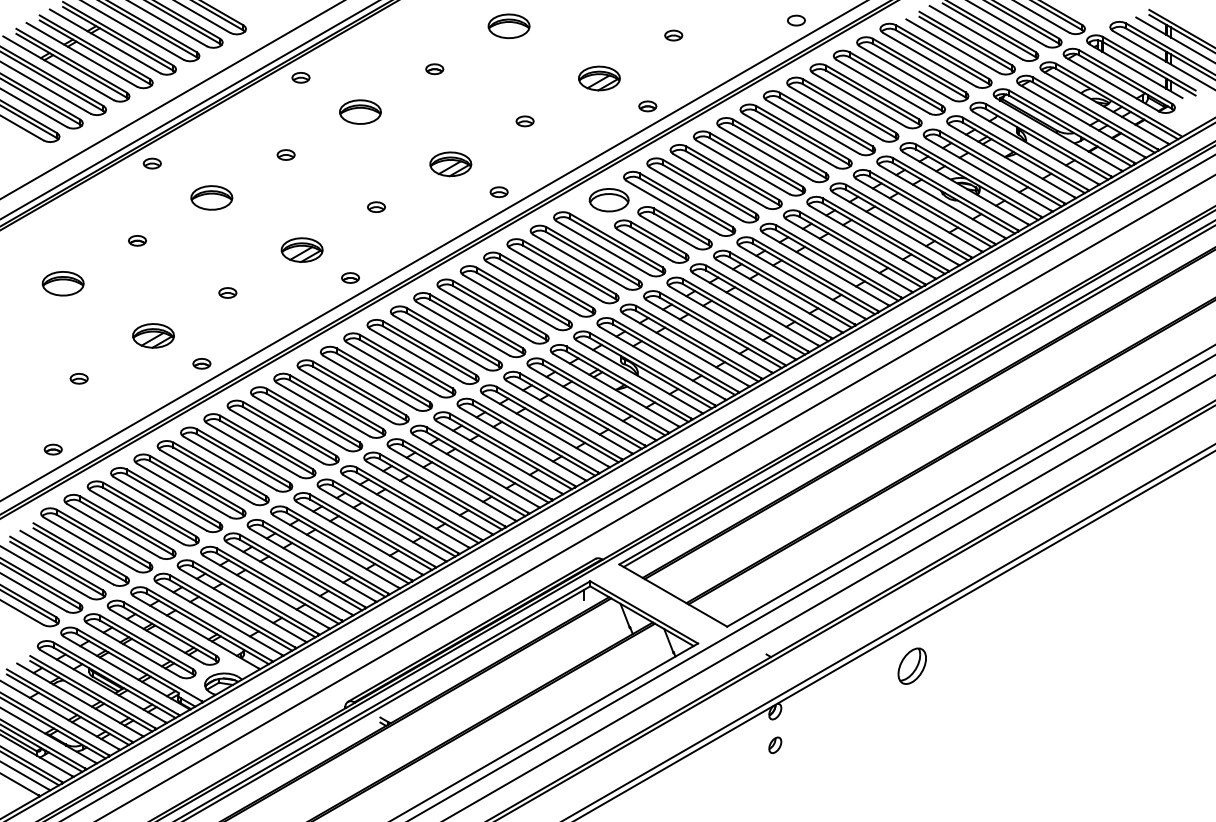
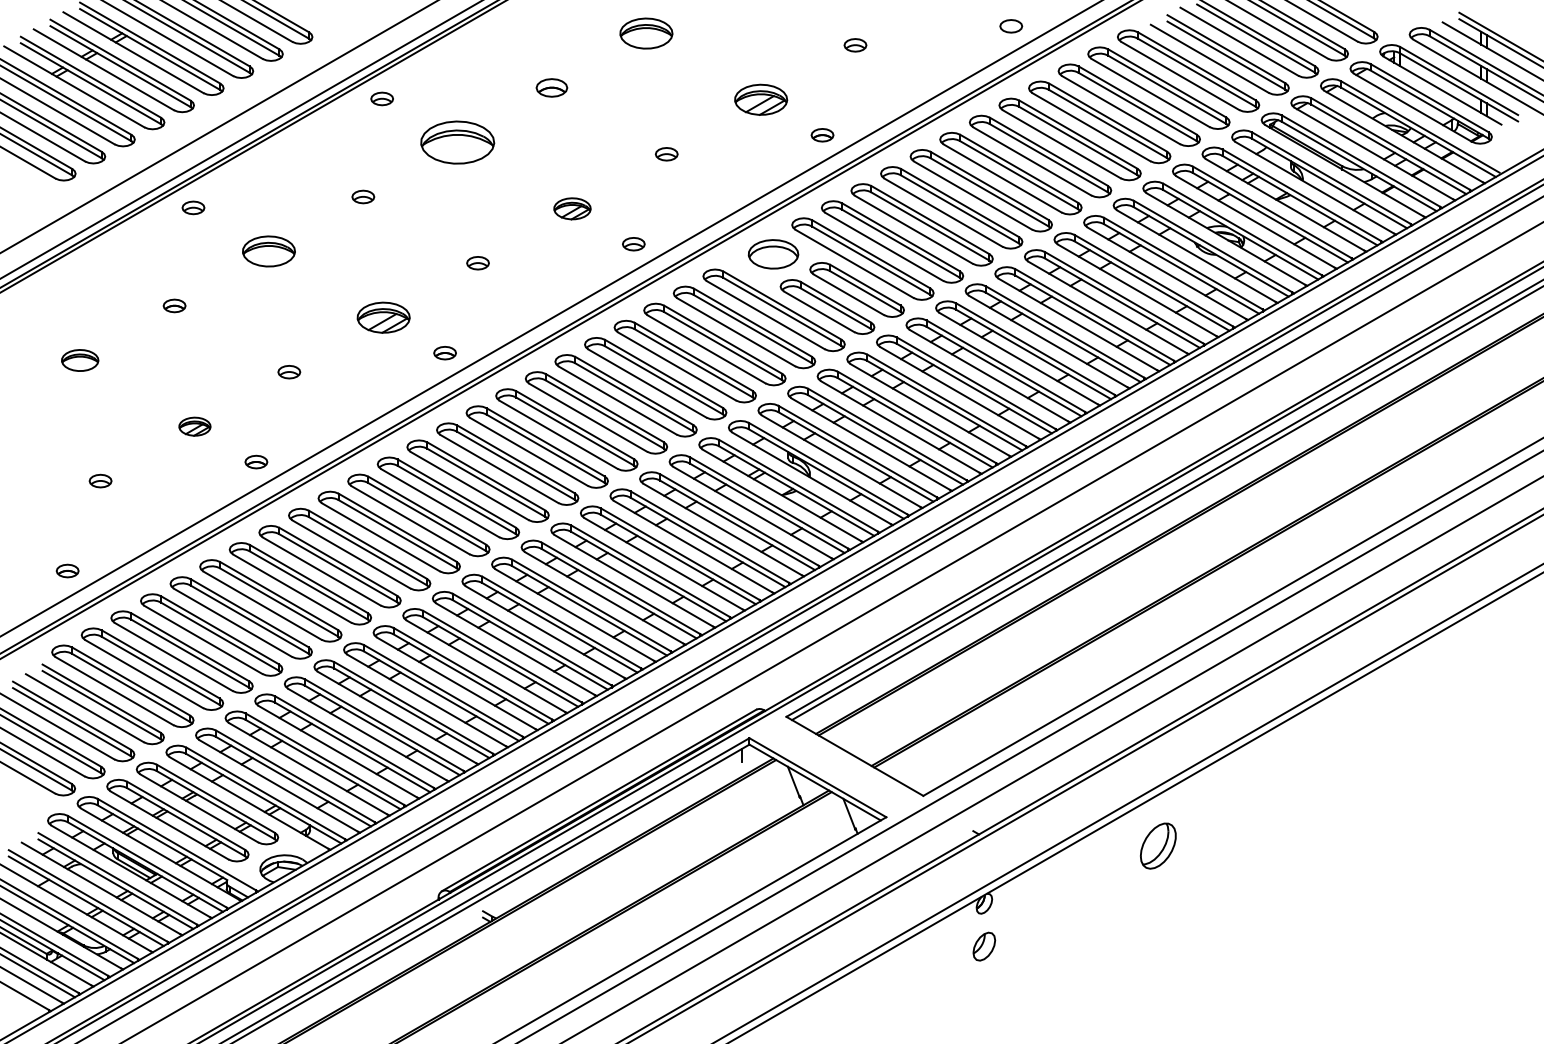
part: (434, 69) -> (551, 88), size x1.4
part: (360, 111) -> (457, 141), size x1.4
part: (450, 164) -> (572, 209), size x0.7
part: (62, 283) -> (79, 360), size x0.7
part: (153, 335) -> (194, 426), size x0.6
part: (775, 744) -> (984, 945), size x1.4

